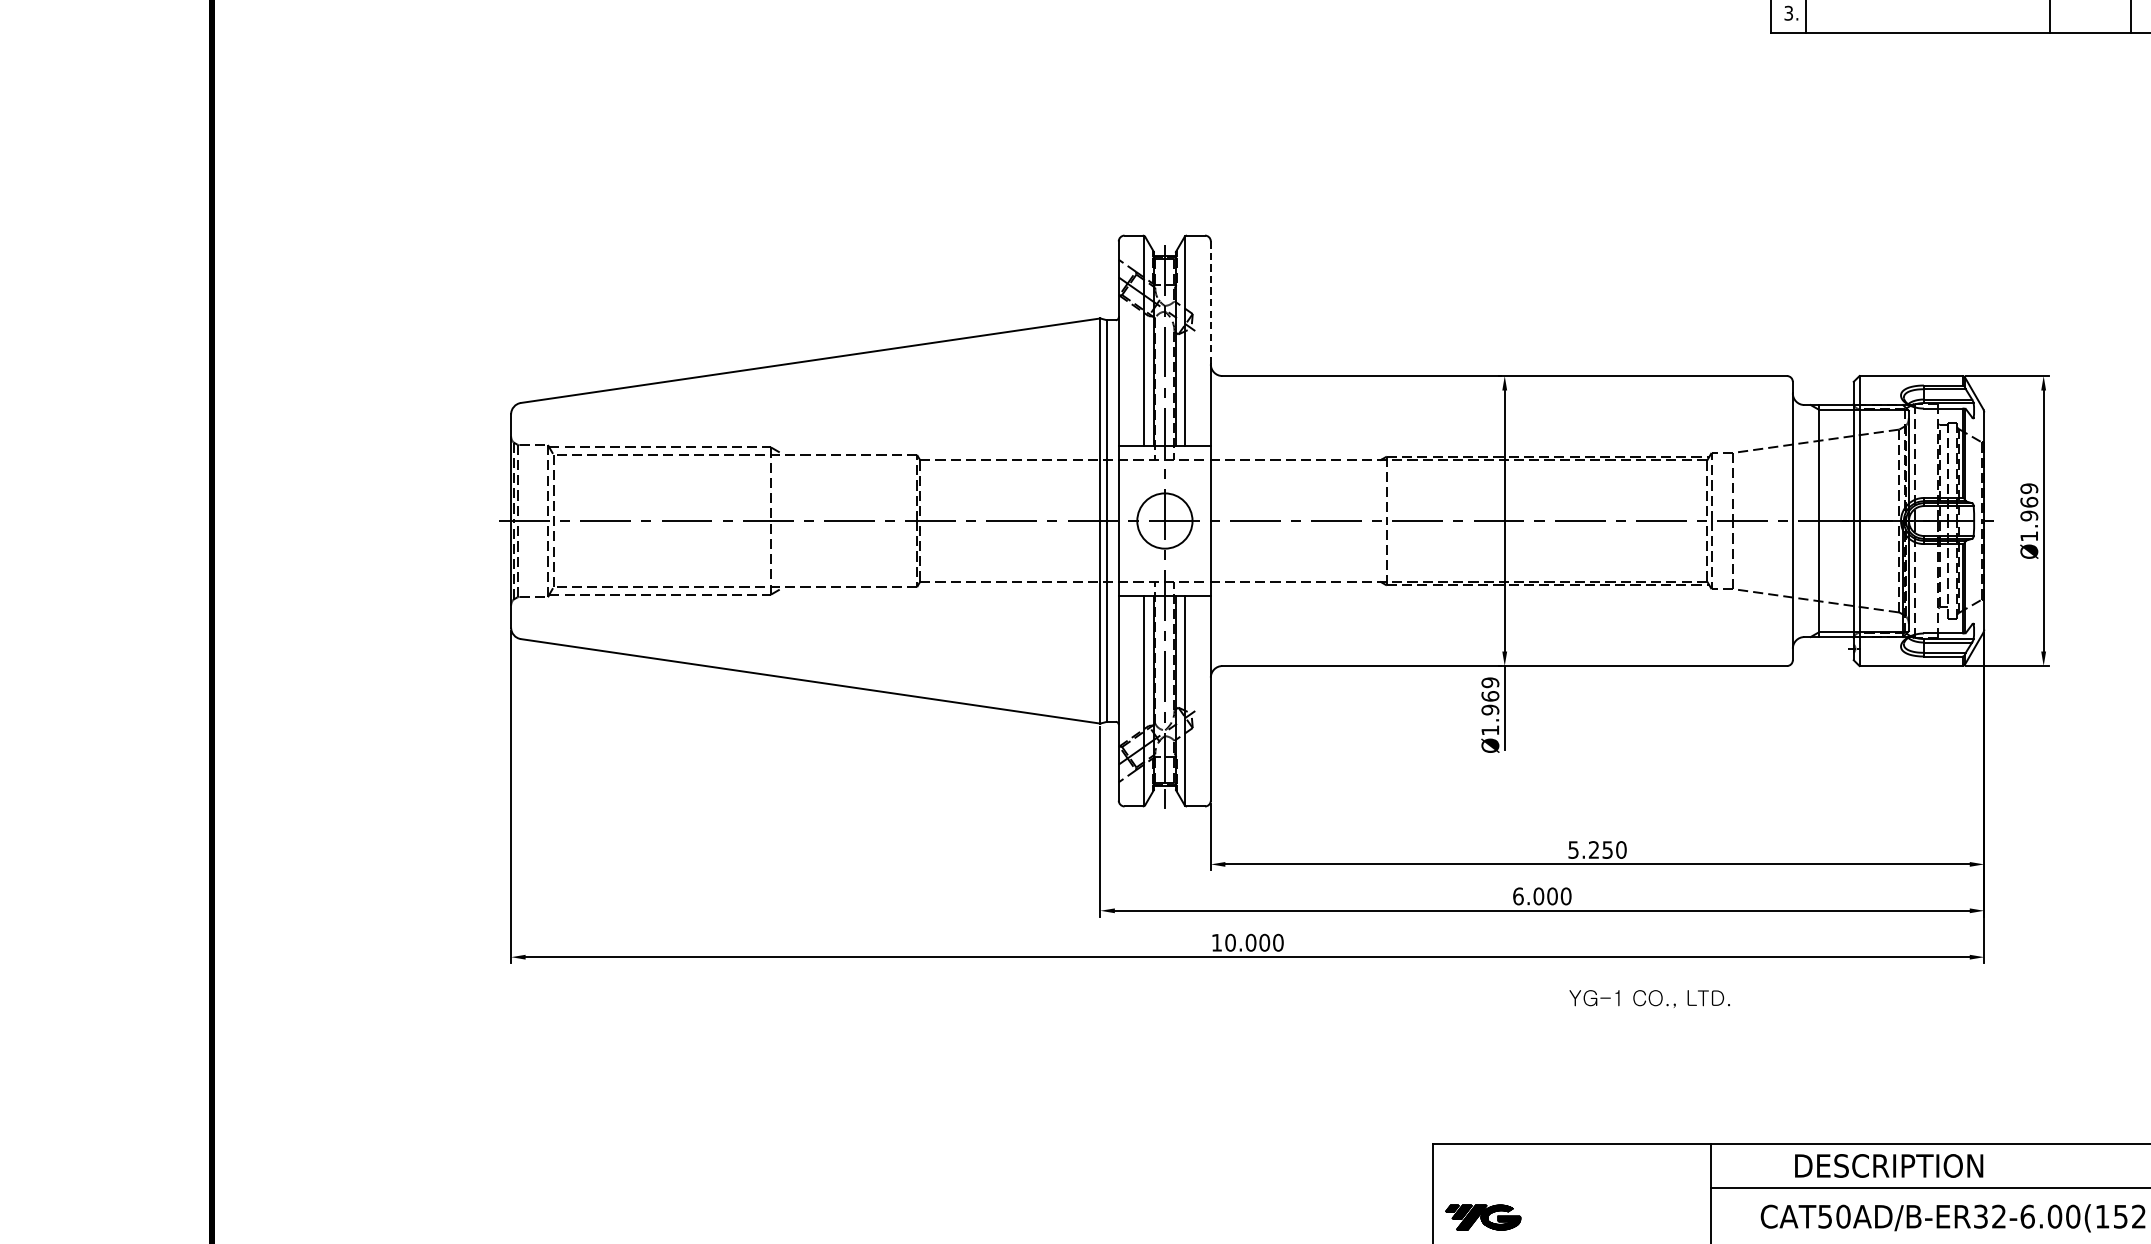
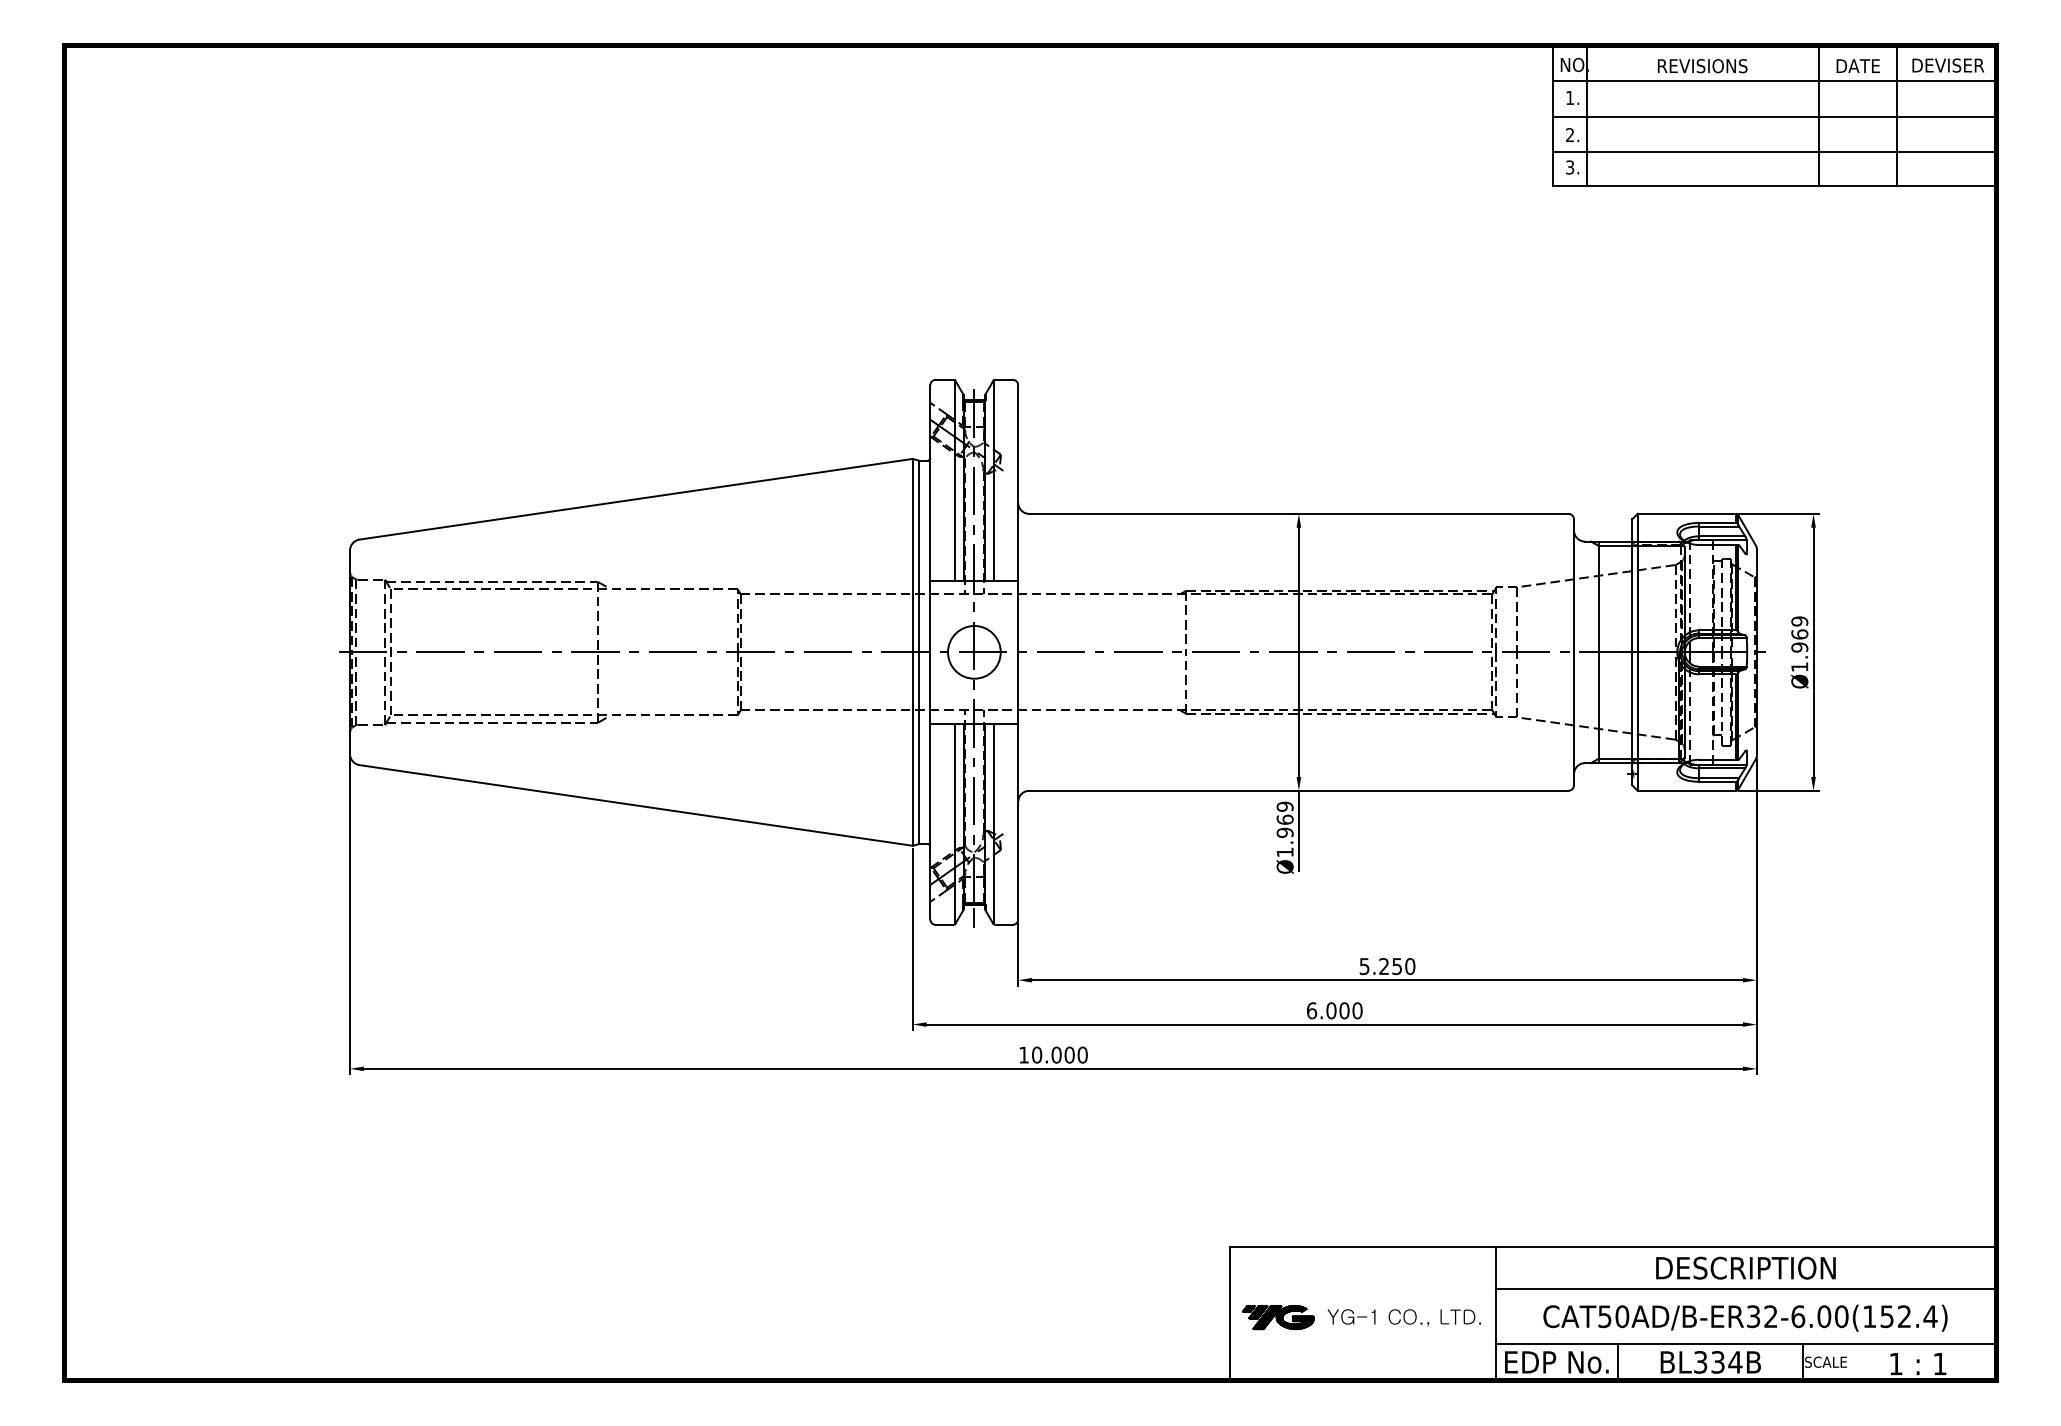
line: (1211, 303) -> (1018, 444), dashed -> solid
text: (1648, 998) -> (1403, 1317), moved
text: (1888, 1165) -> (1745, 1267), moved

